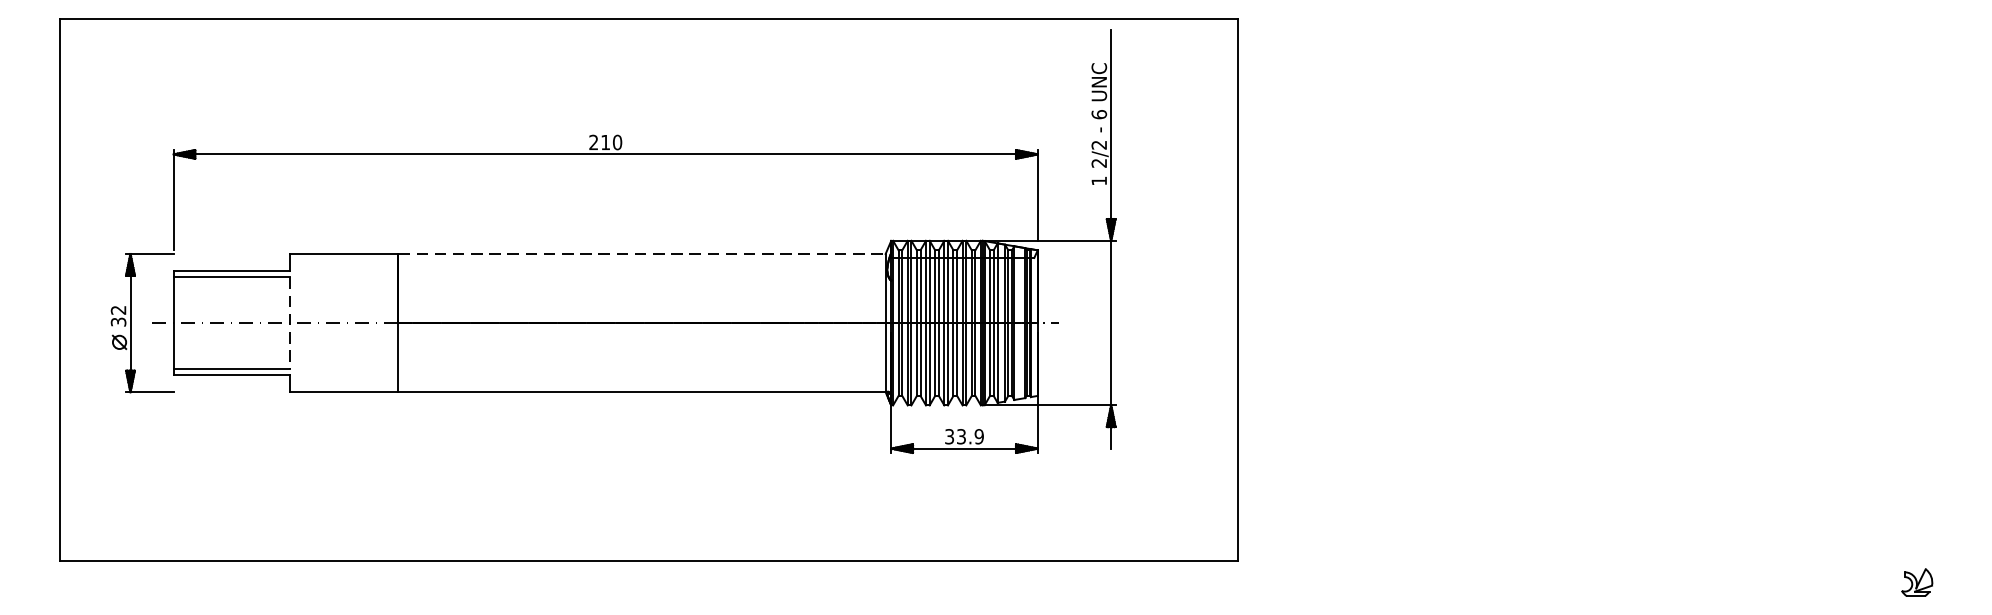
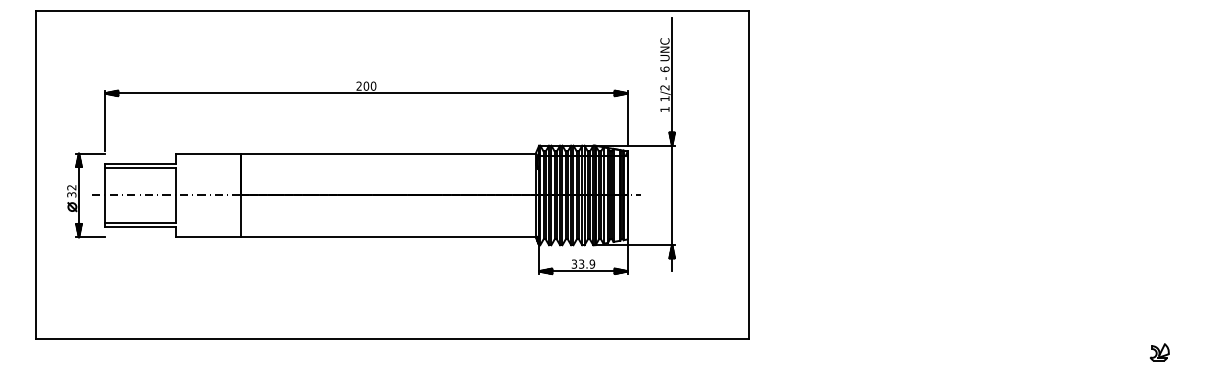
text: (605, 141) -> (366, 85), 210 -> 200
text: (1098, 162) -> (664, 98), 2/2 -> 1/2
line: (642, 253) -> (388, 153), dashed -> solid
line: (290, 323) -> (175, 195), dashed -> solid

